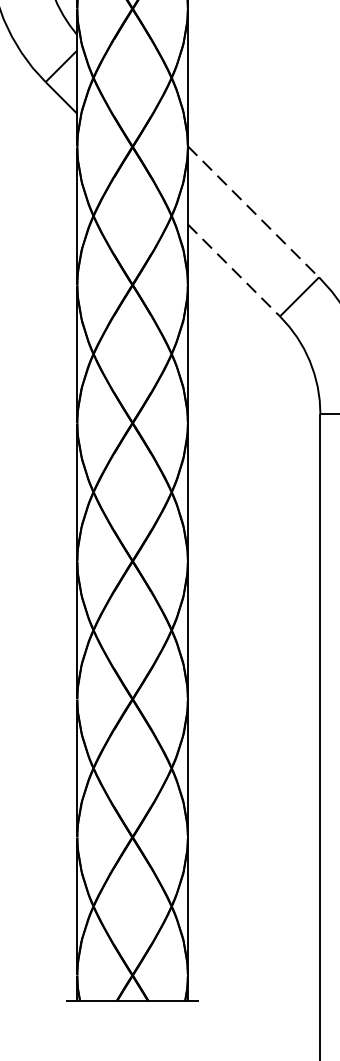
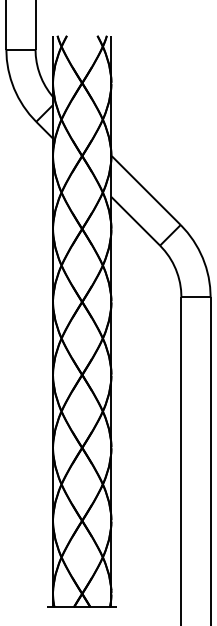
line: (254, 212) -> (146, 190), dashed -> solid
line: (235, 270) -> (136, 221), dashed -> solid

